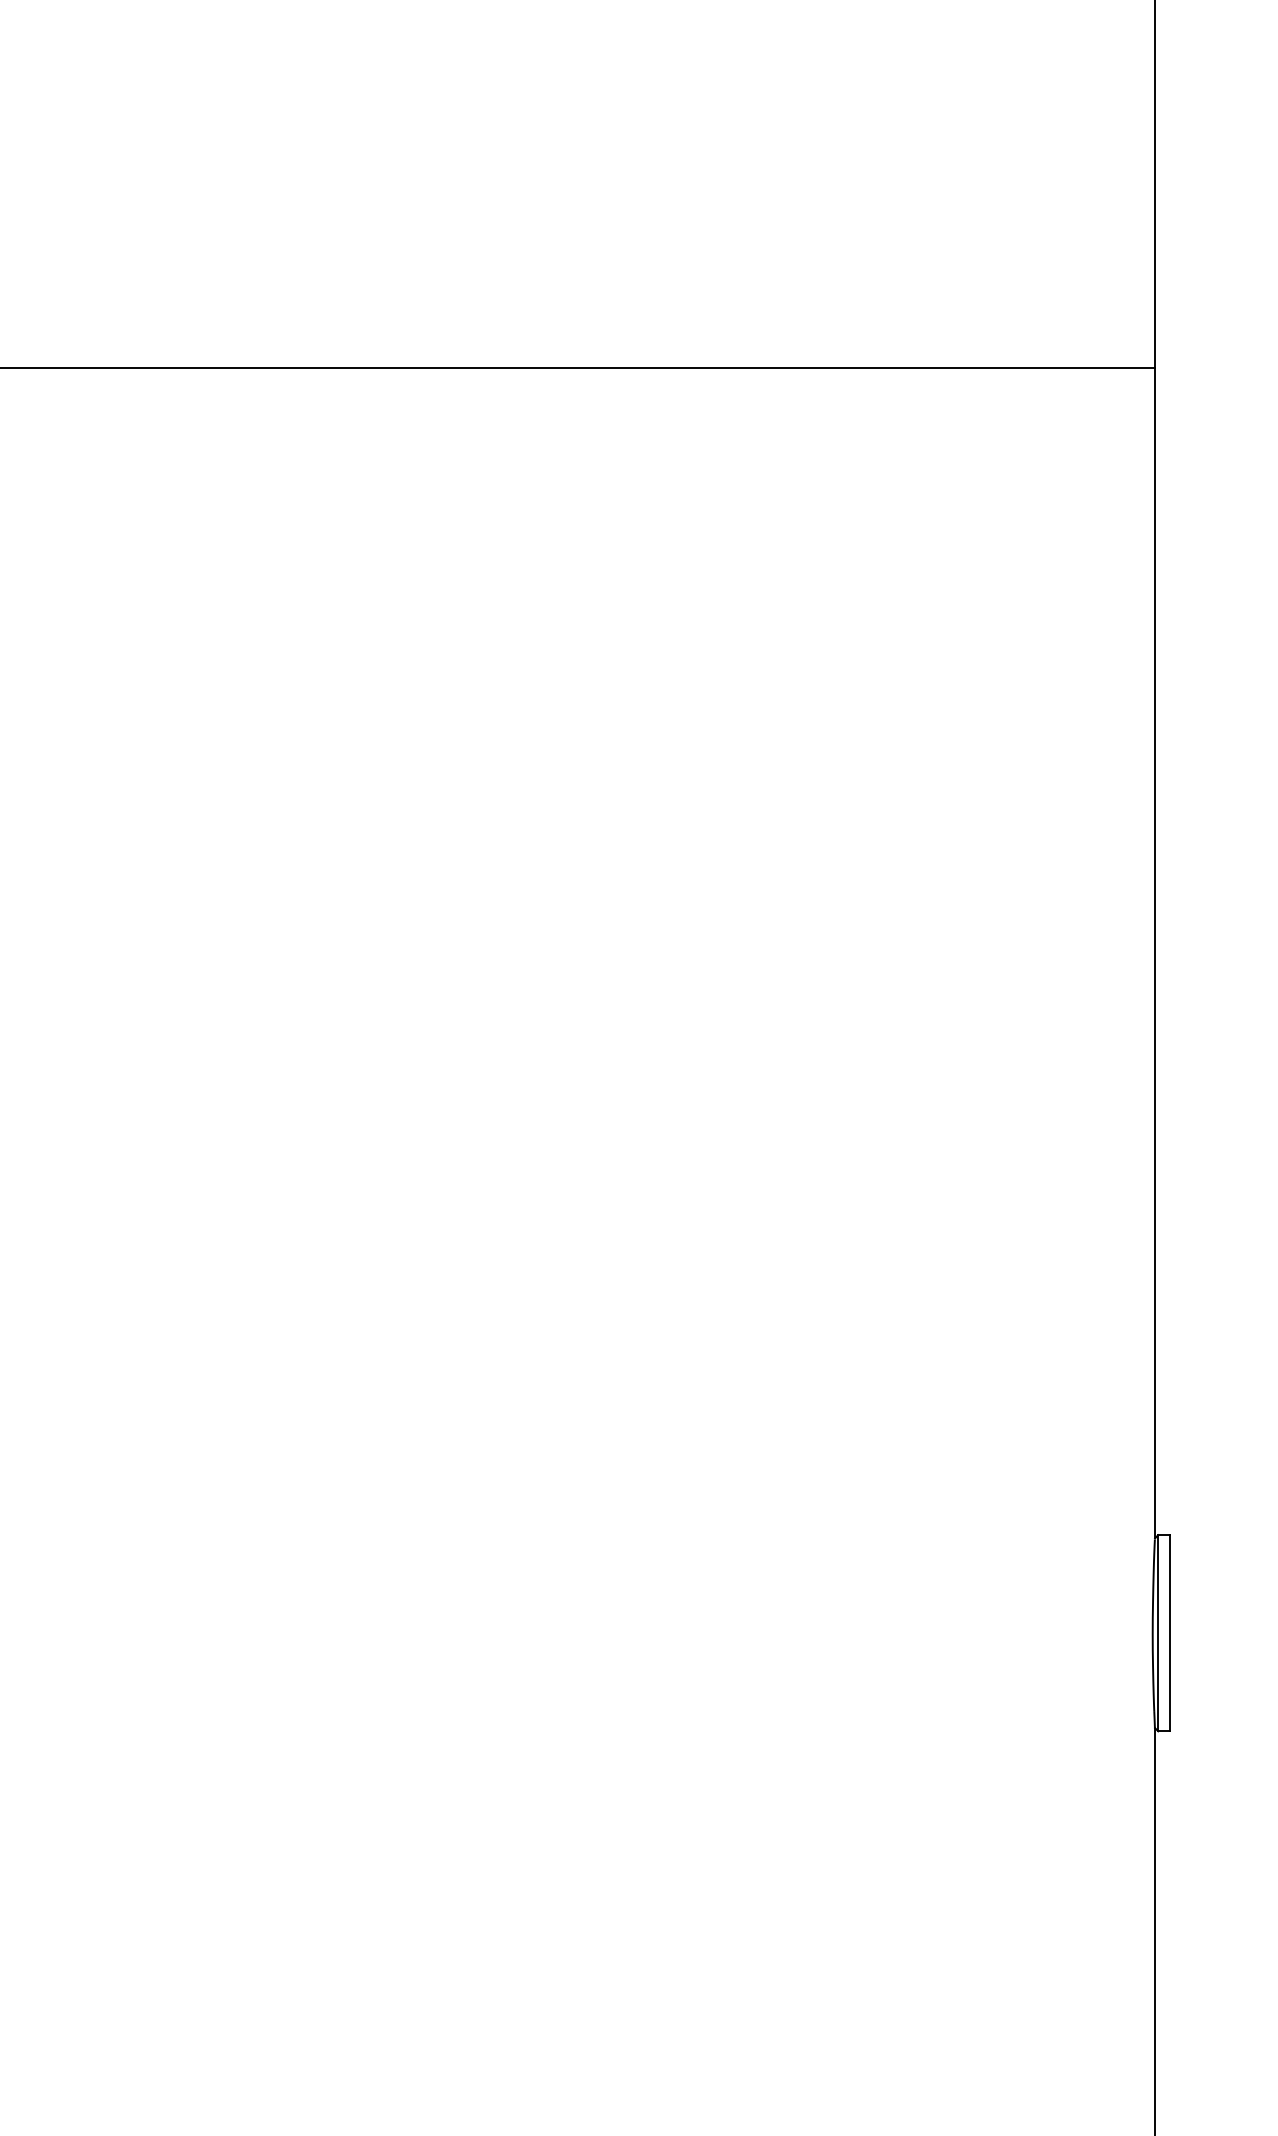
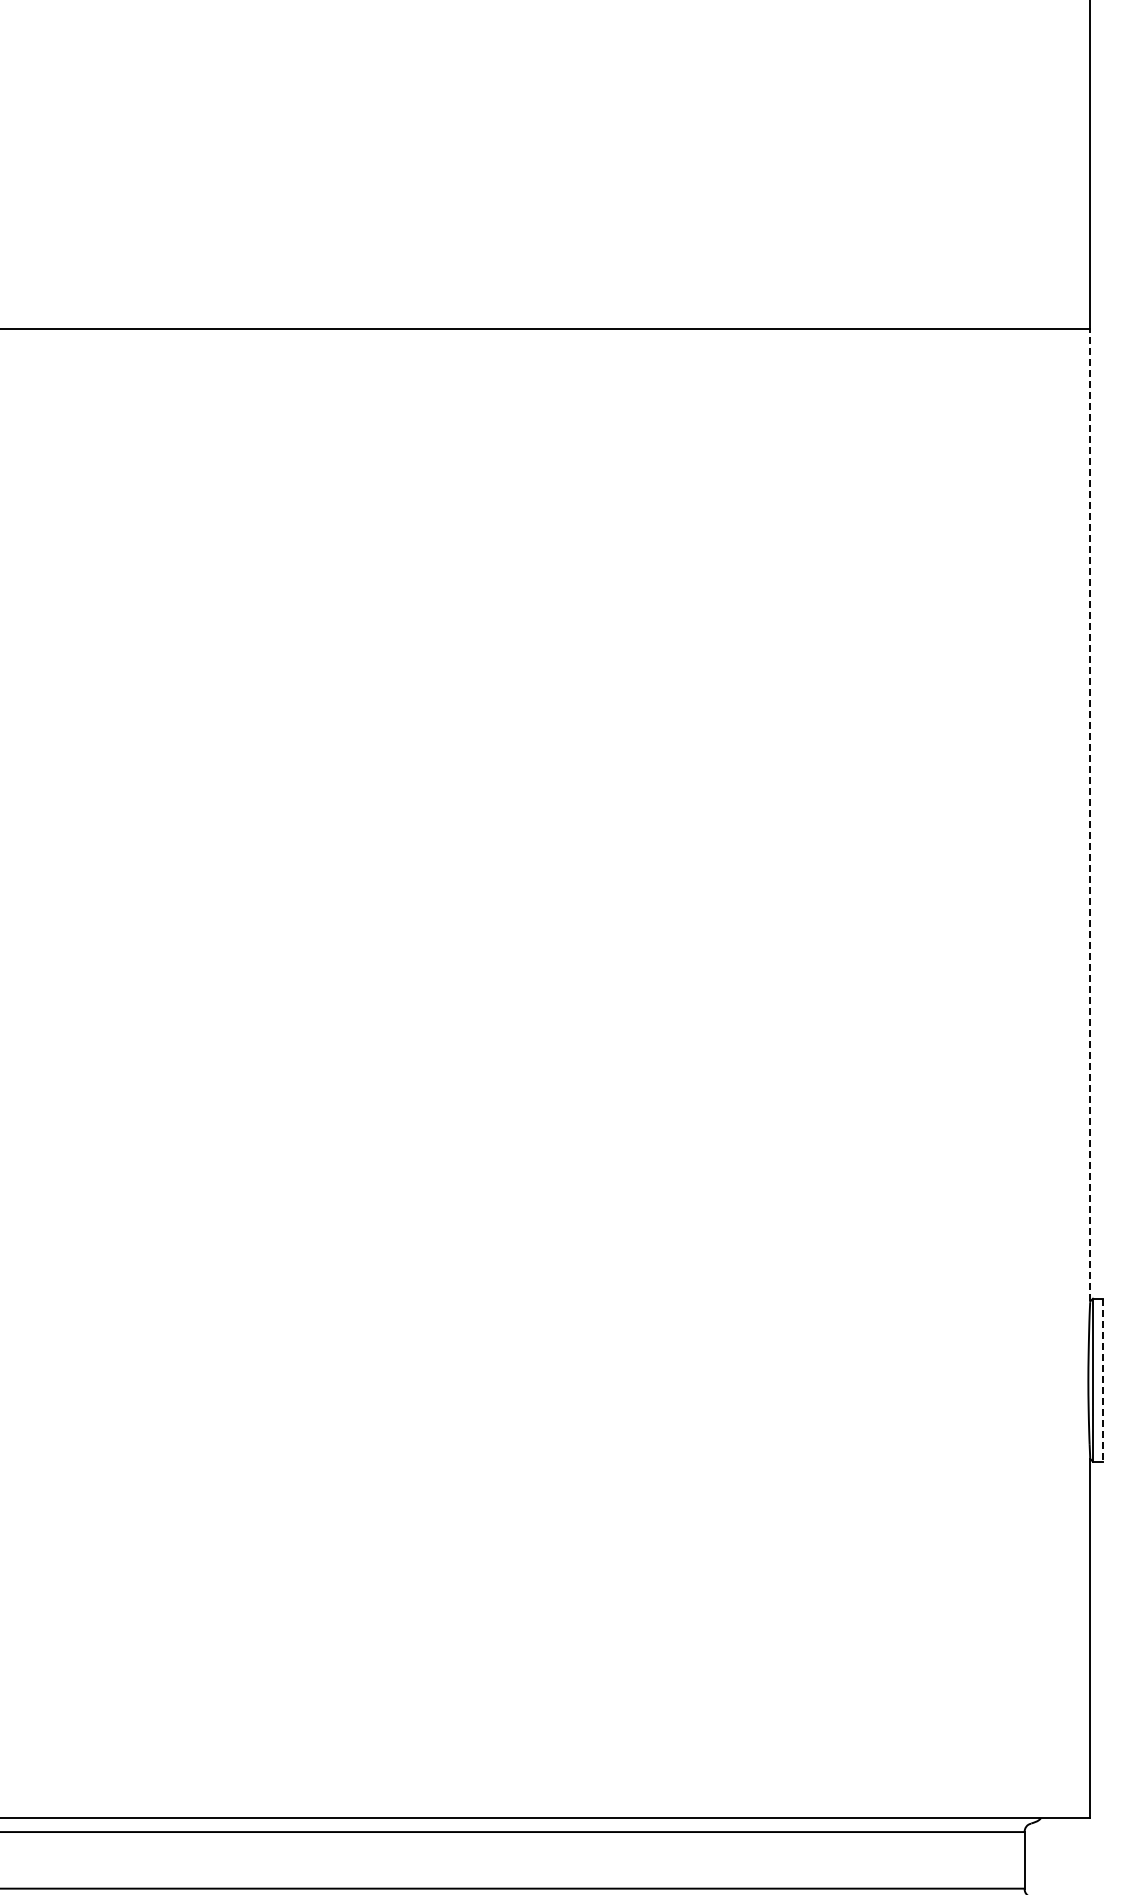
line: (1155, 952) -> (1090, 814), solid -> dashed
line: (1169, 1633) -> (1102, 1380), solid -> dashed

